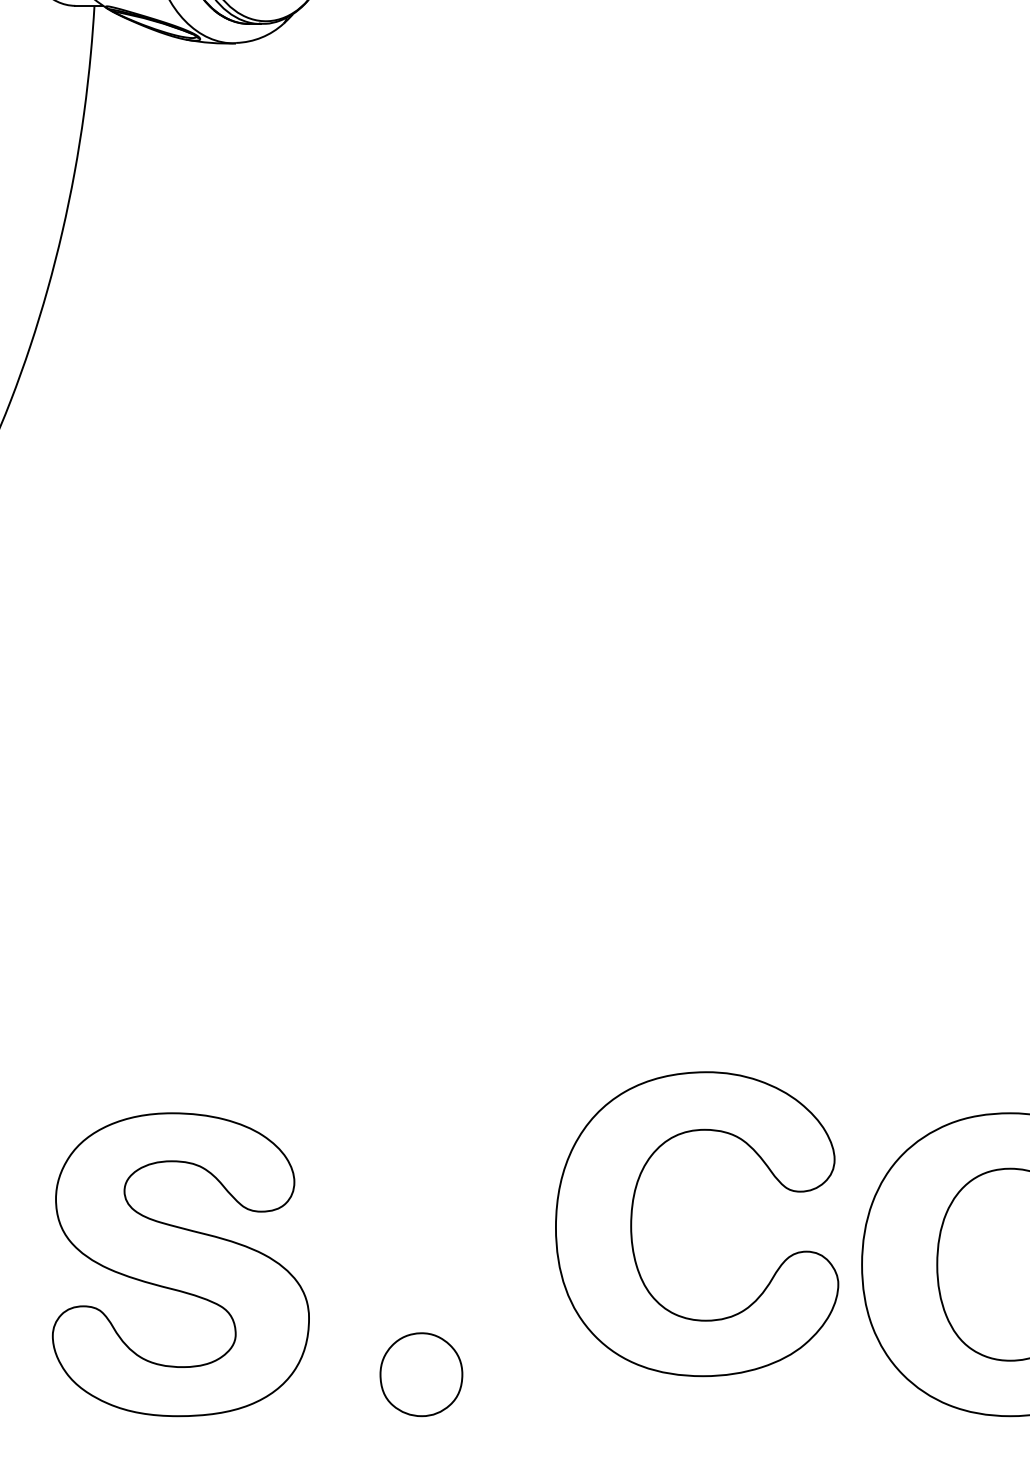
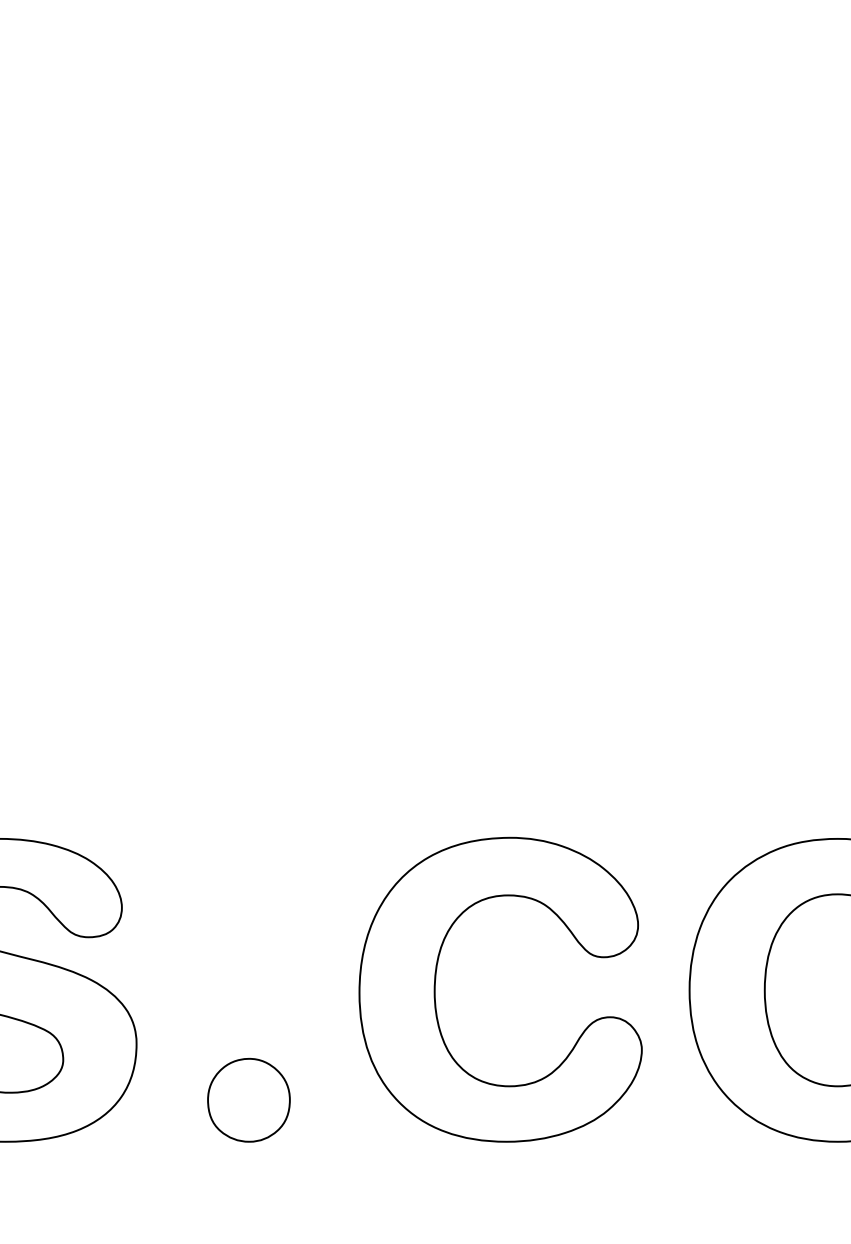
part: (632, 1224) -> (436, 990), moved

